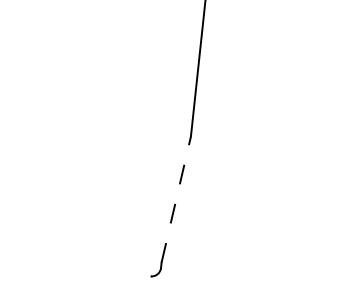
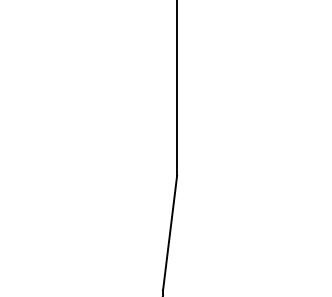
line: (176, 199) -> (170, 232), dashed -> solid

